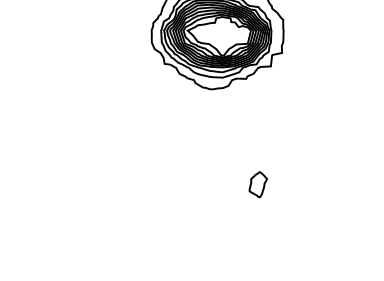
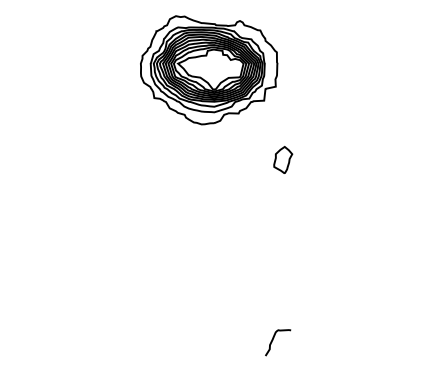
part: (258, 184) -> (283, 159), moved

